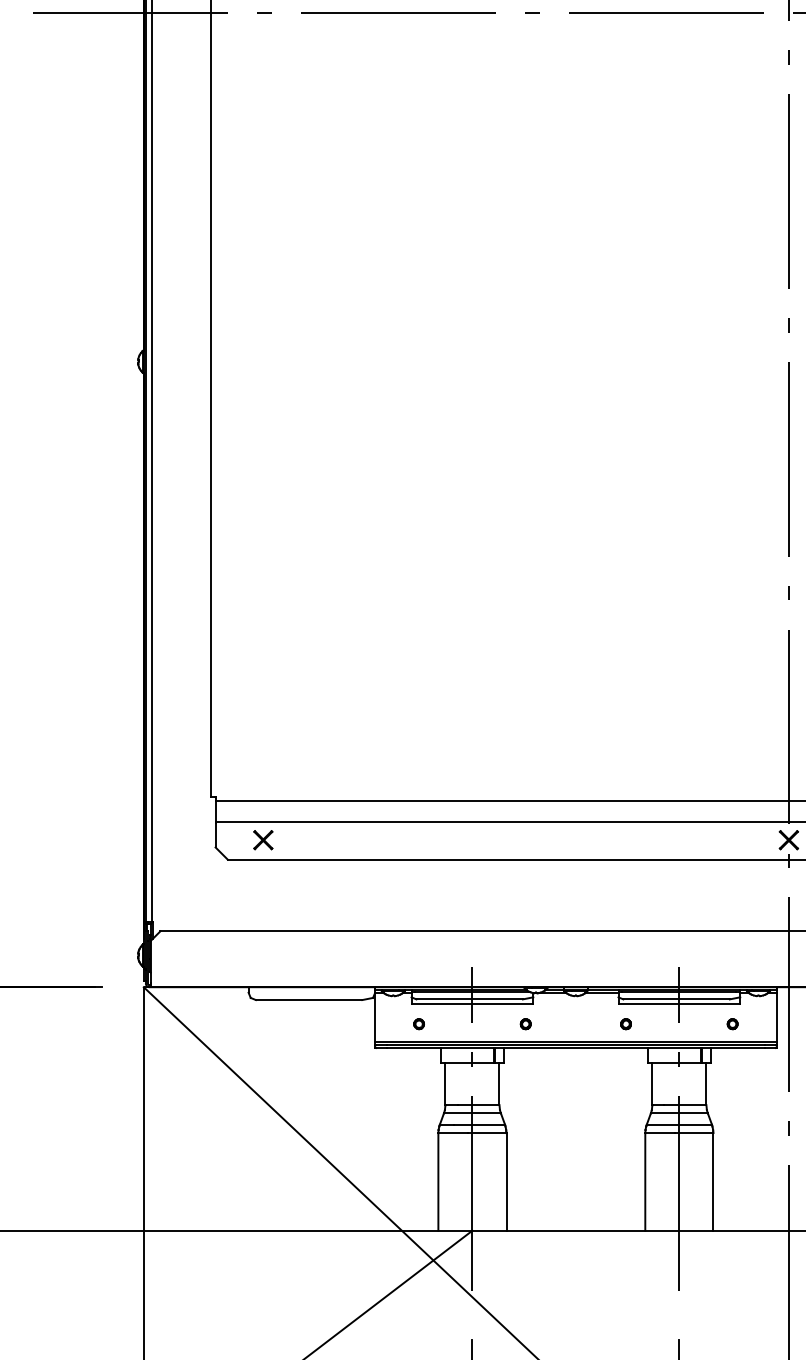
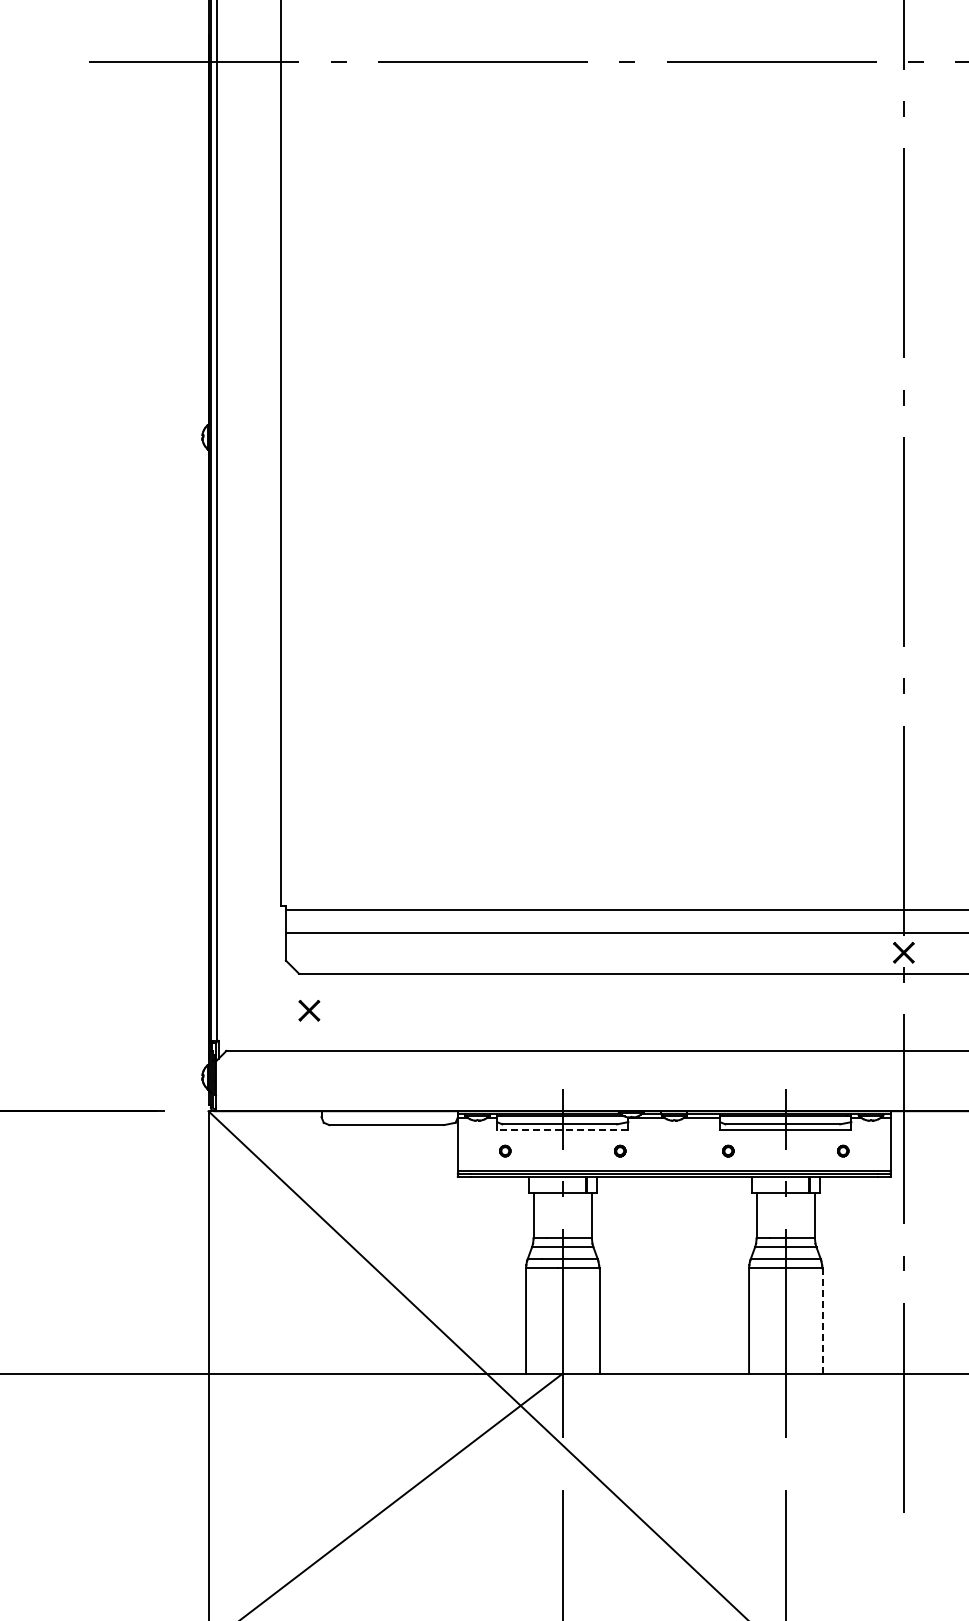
part: (263, 839) -> (309, 1010), moved
line: (472, 1004) -> (562, 1129), solid -> dashed
line: (713, 1182) -> (822, 1321), solid -> dashed

